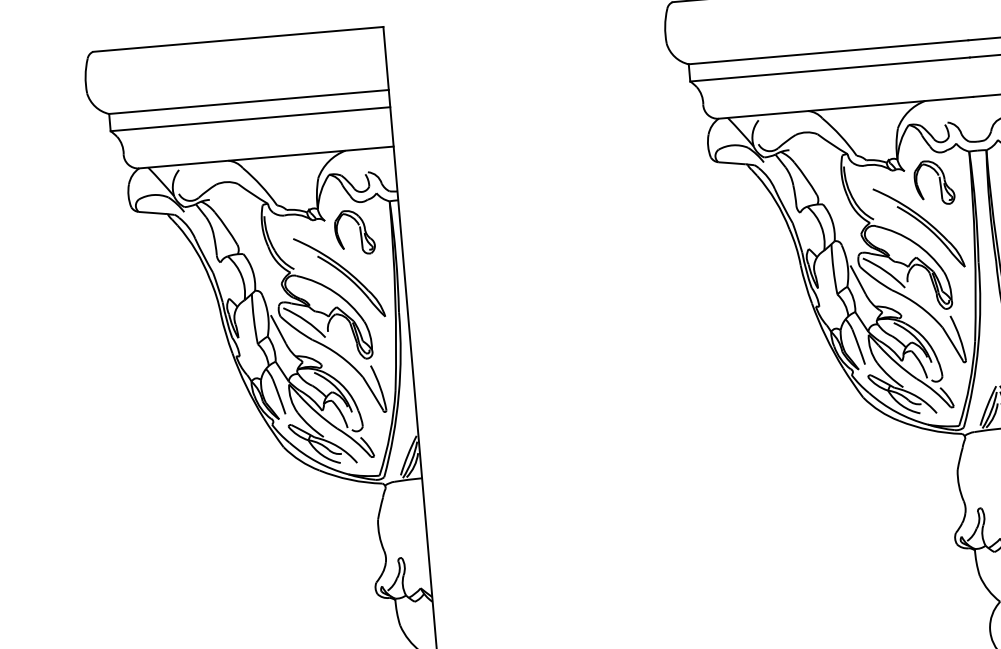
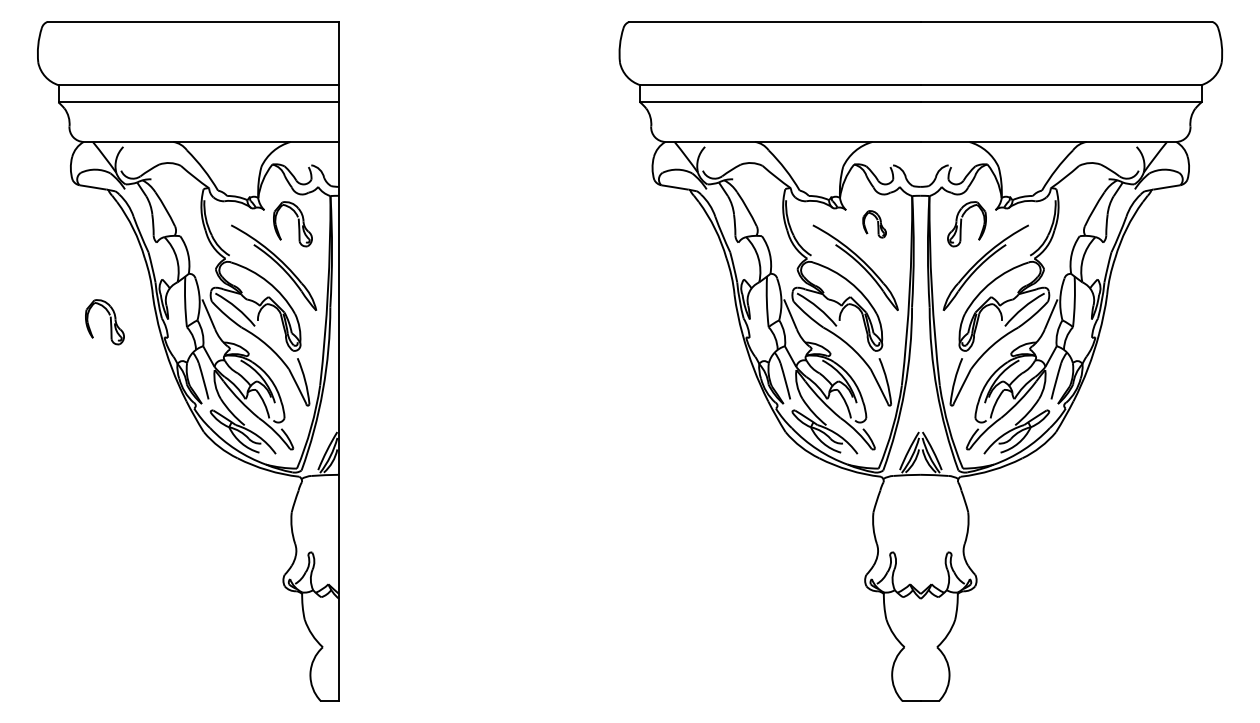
part: (934, 183) -> (874, 224), size x0.6
part: (175, 346) -> (104, 322), added

